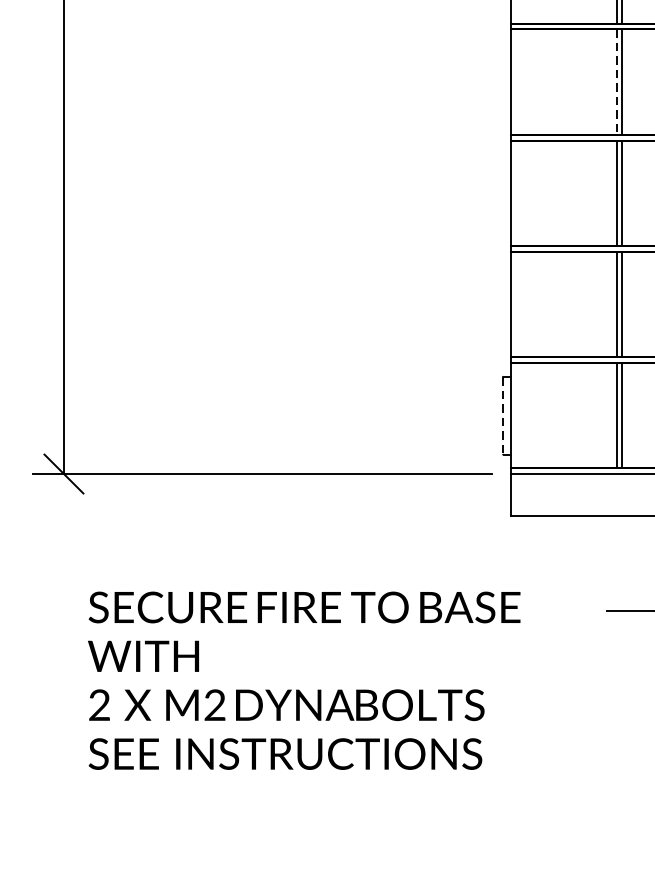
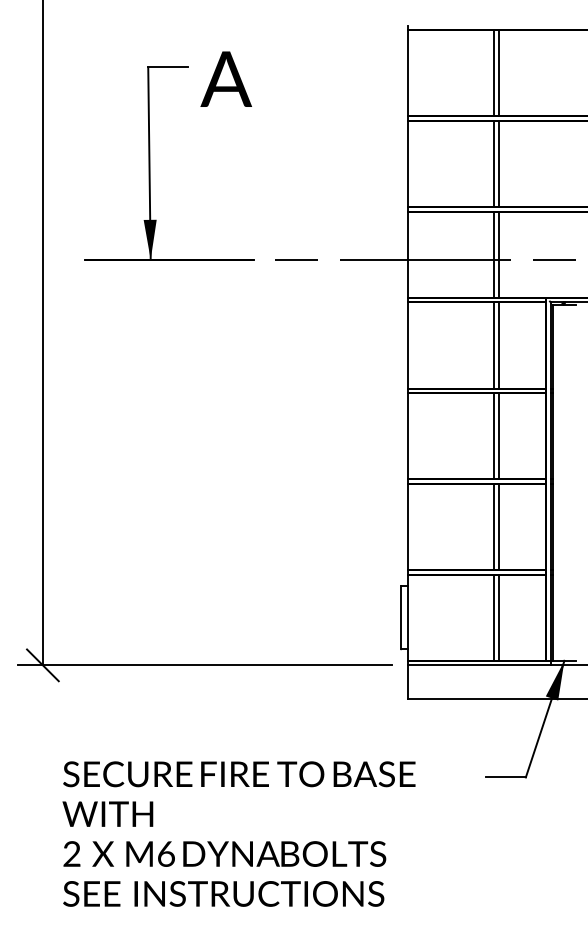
line: (617, 83) -> (494, 346), dashed -> solid
line: (503, 416) -> (401, 618), dashed -> solid
text: (214, 704) -> (165, 853), M2 -> M6

